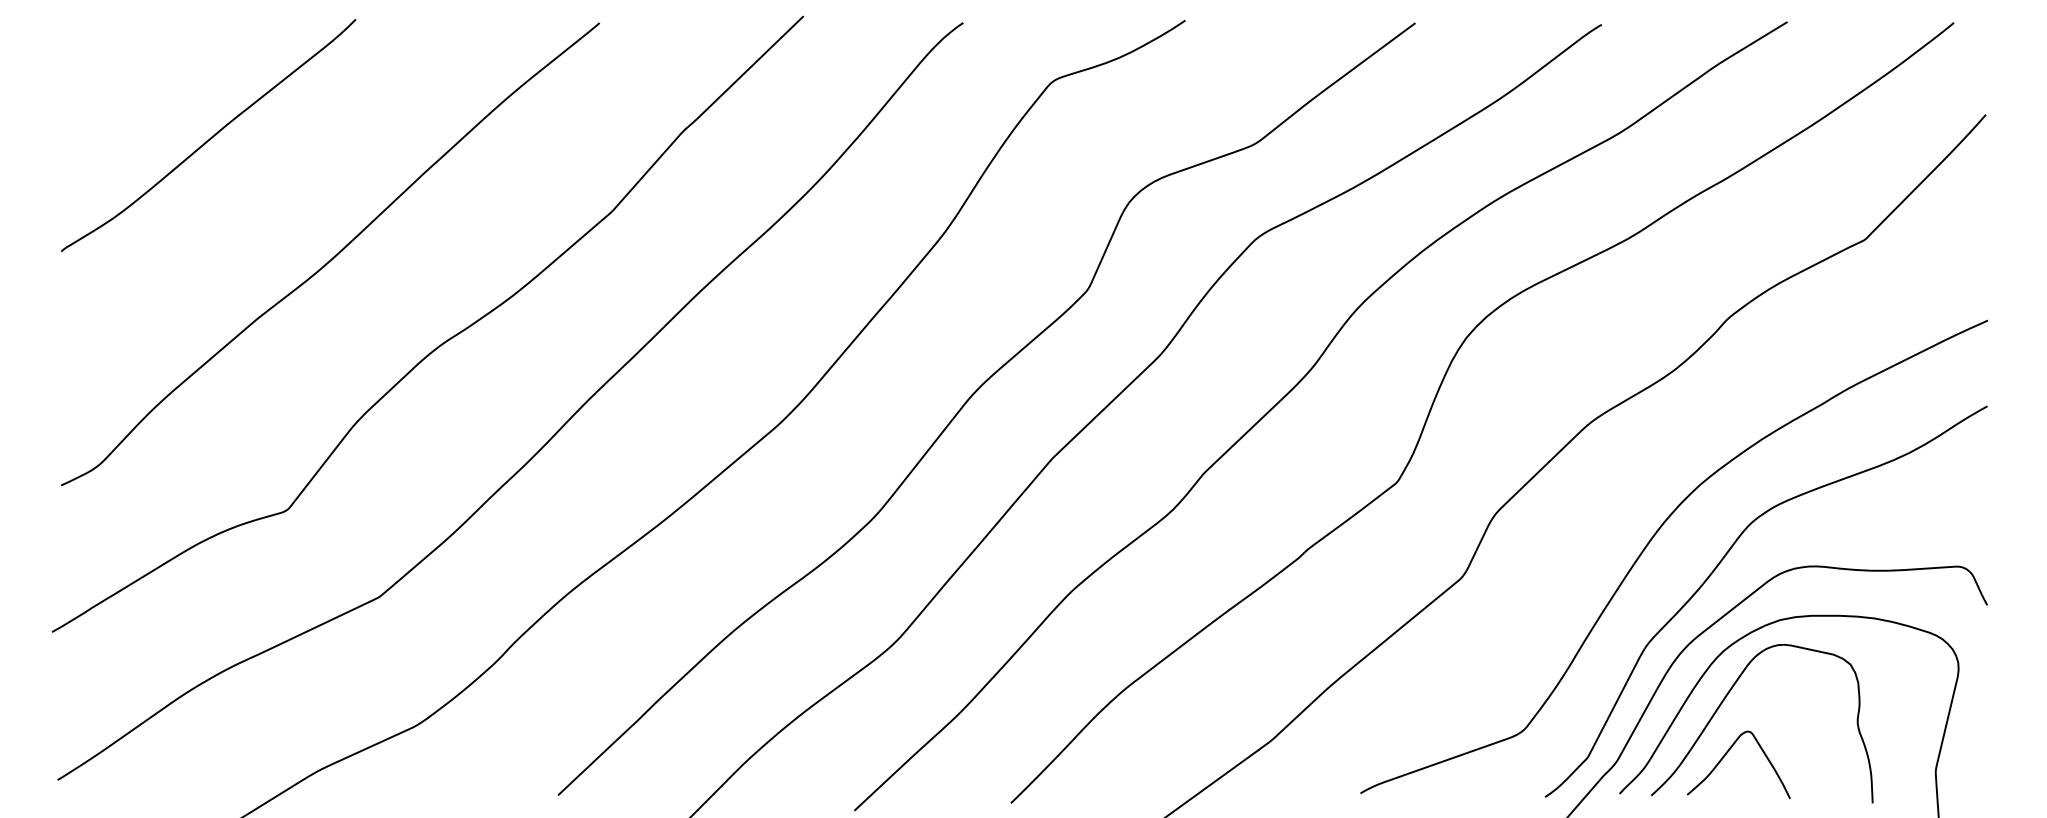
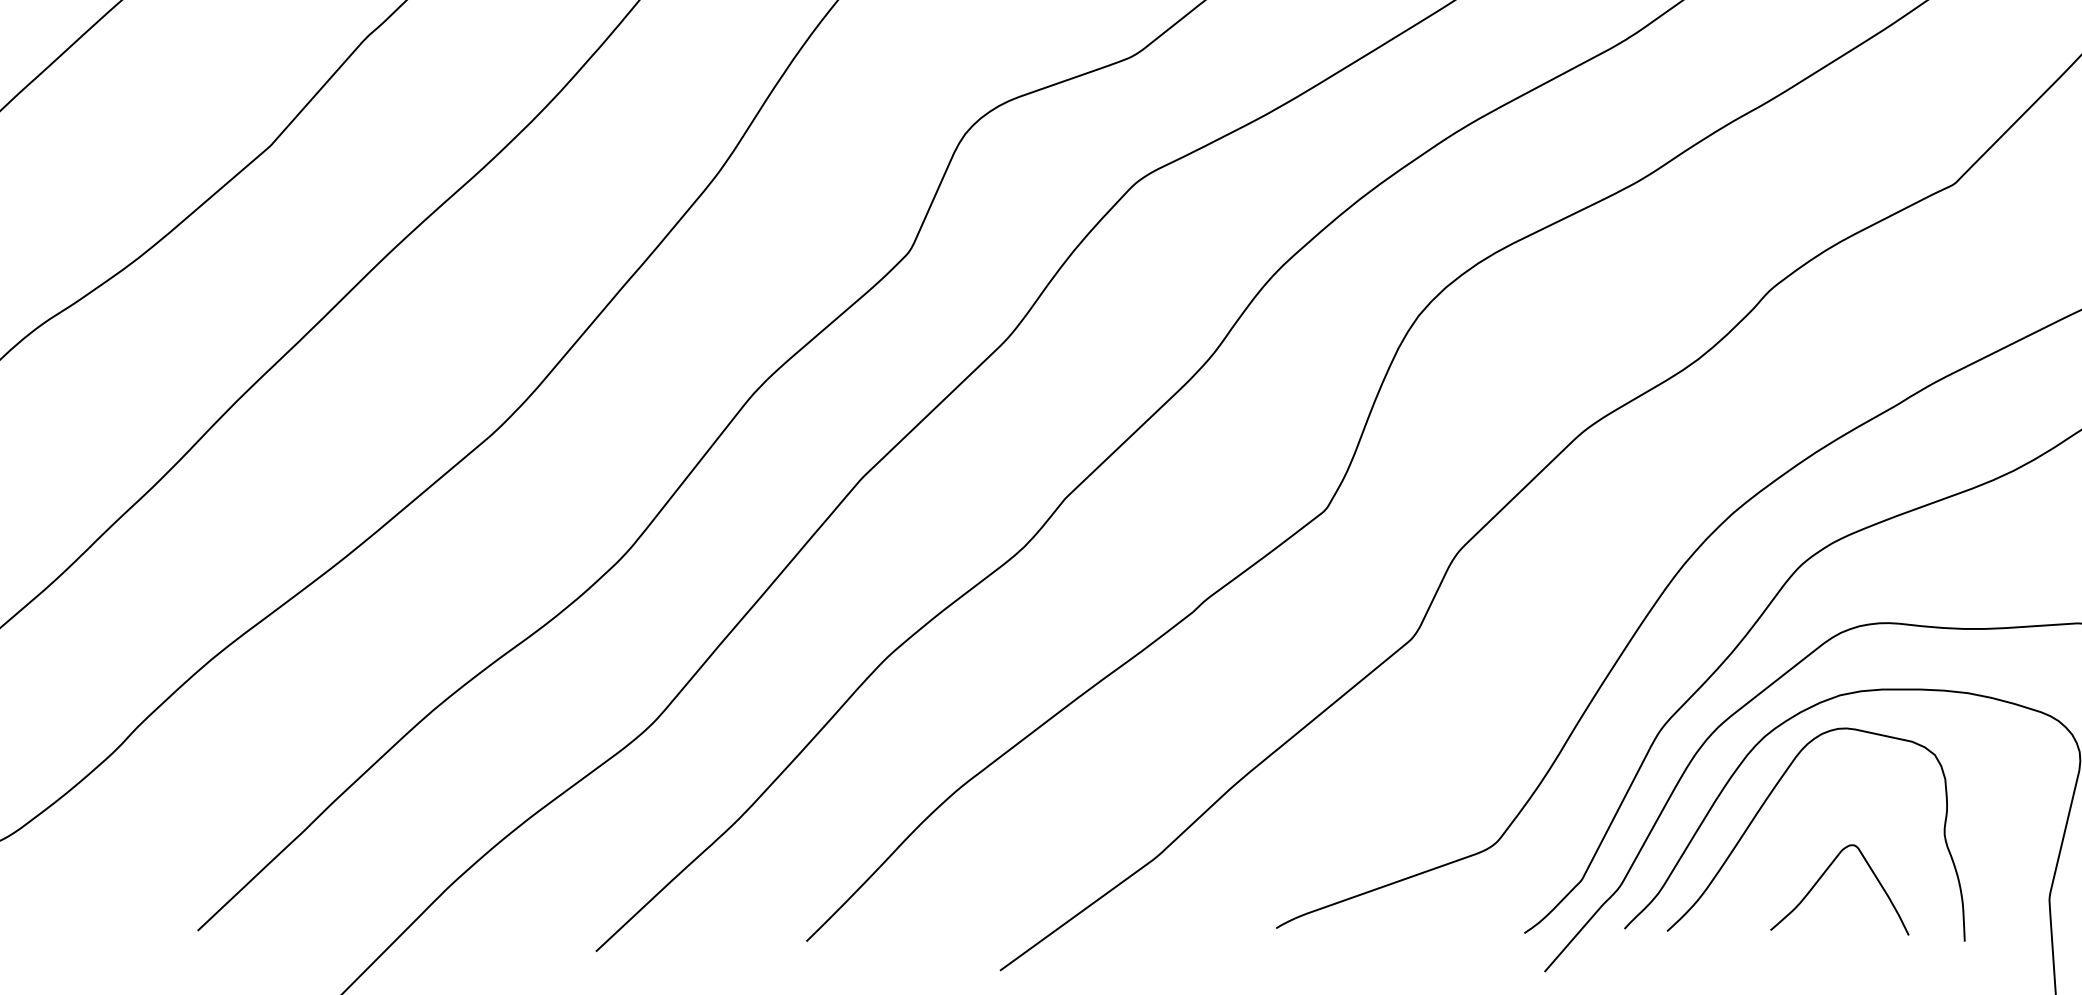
curve: (1725, 756) -> (1822, 878), moved

